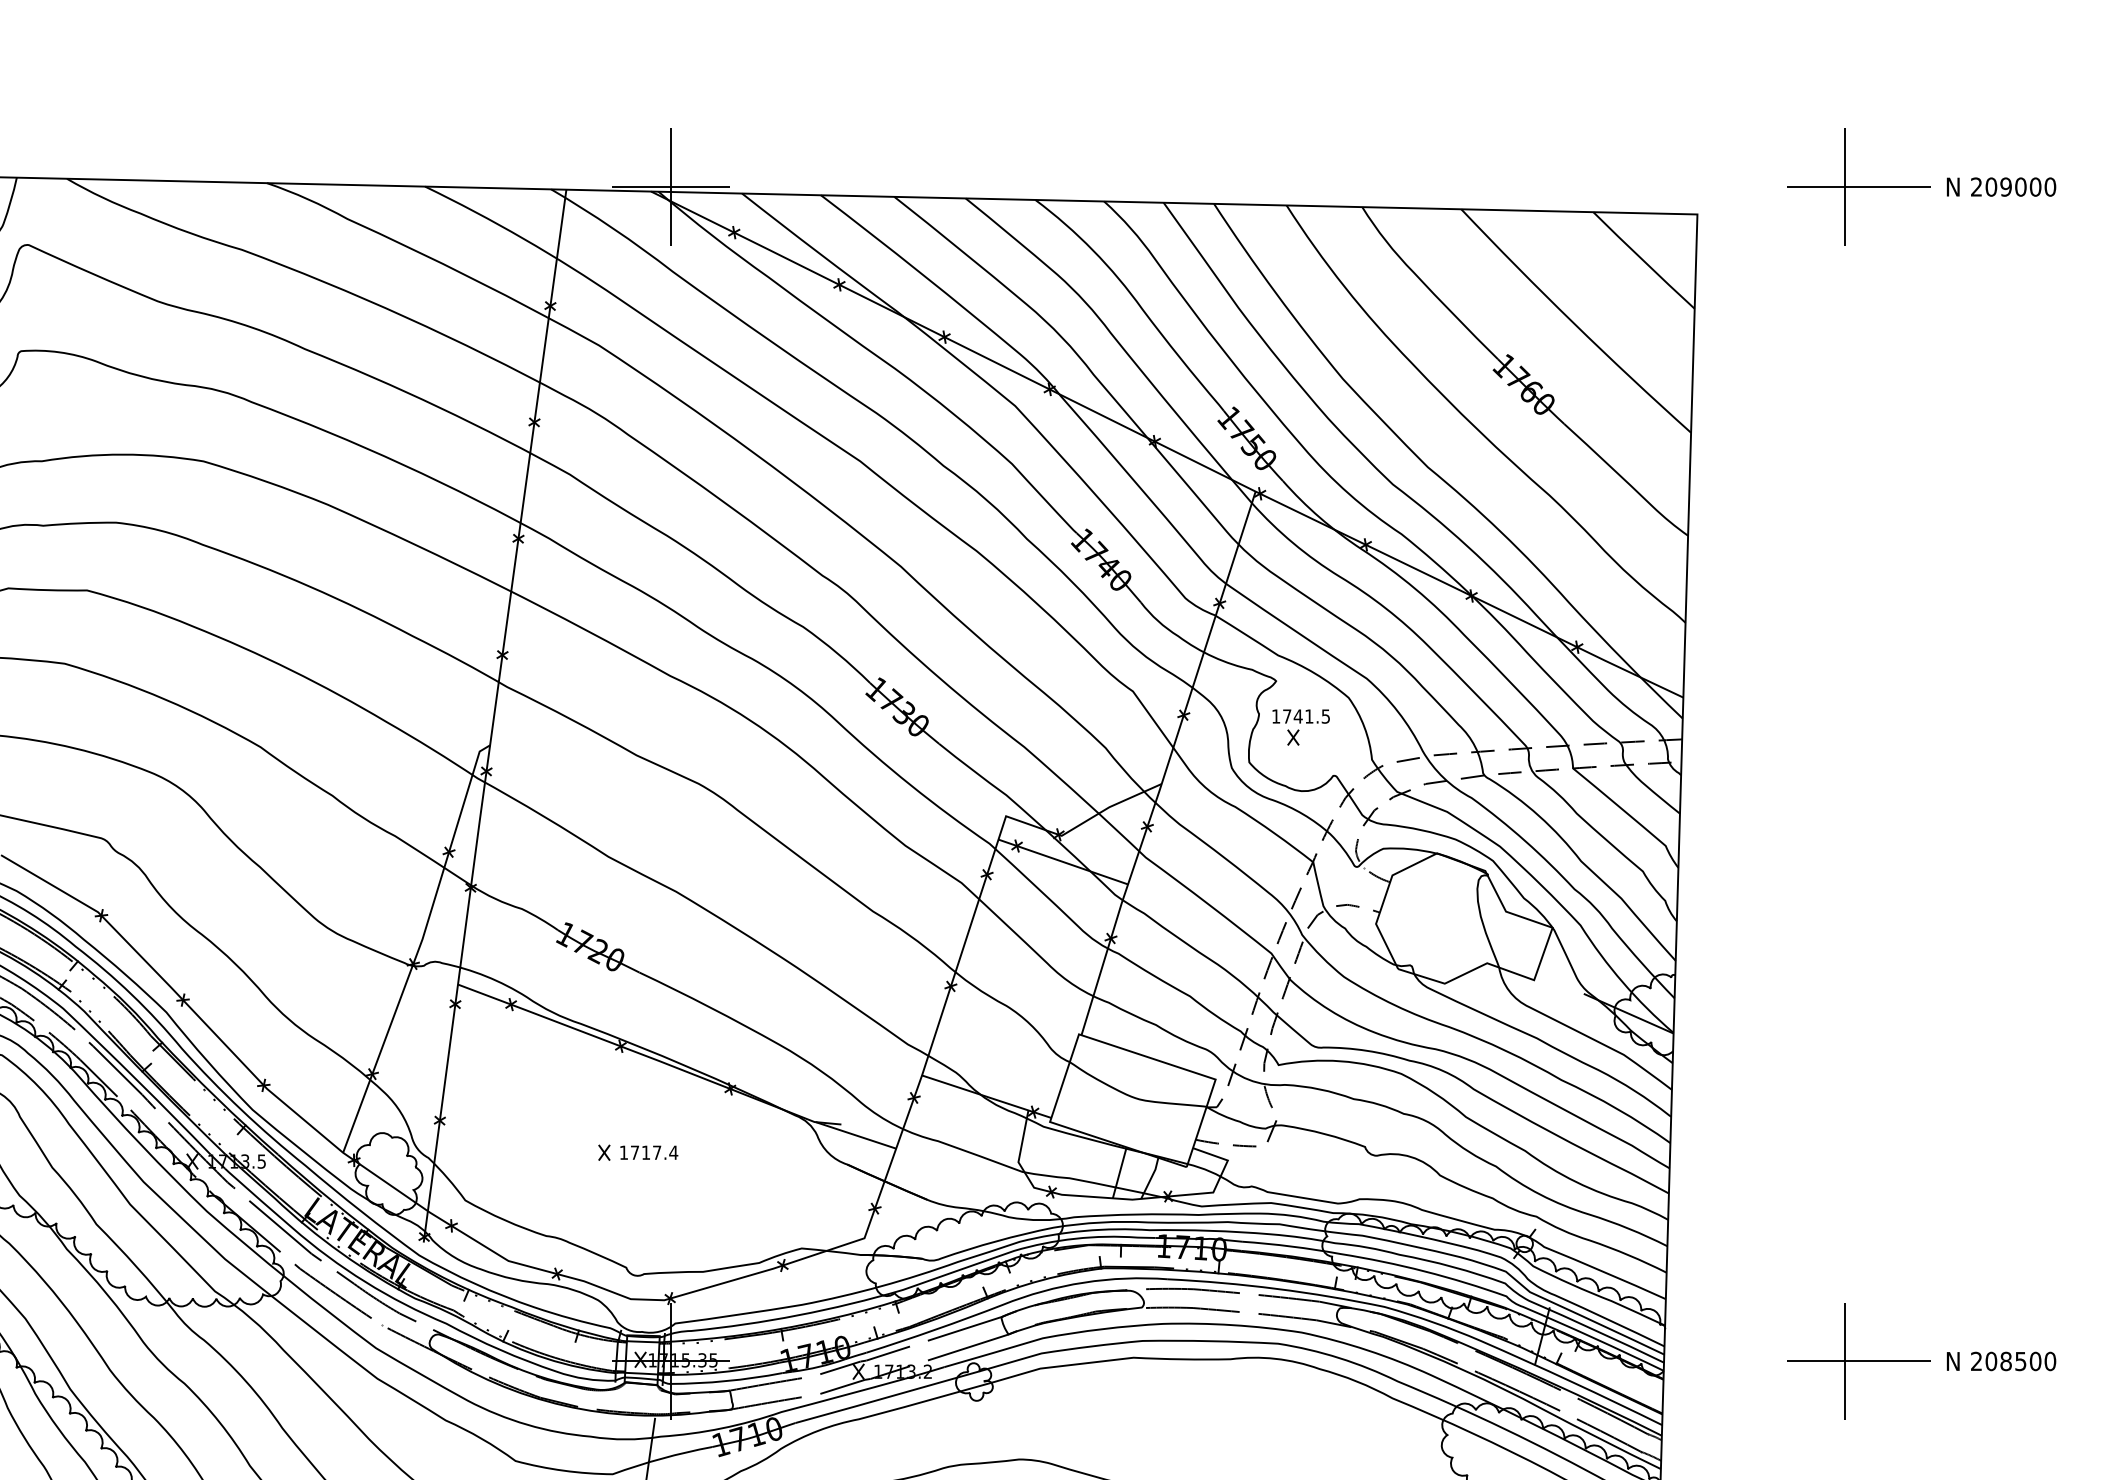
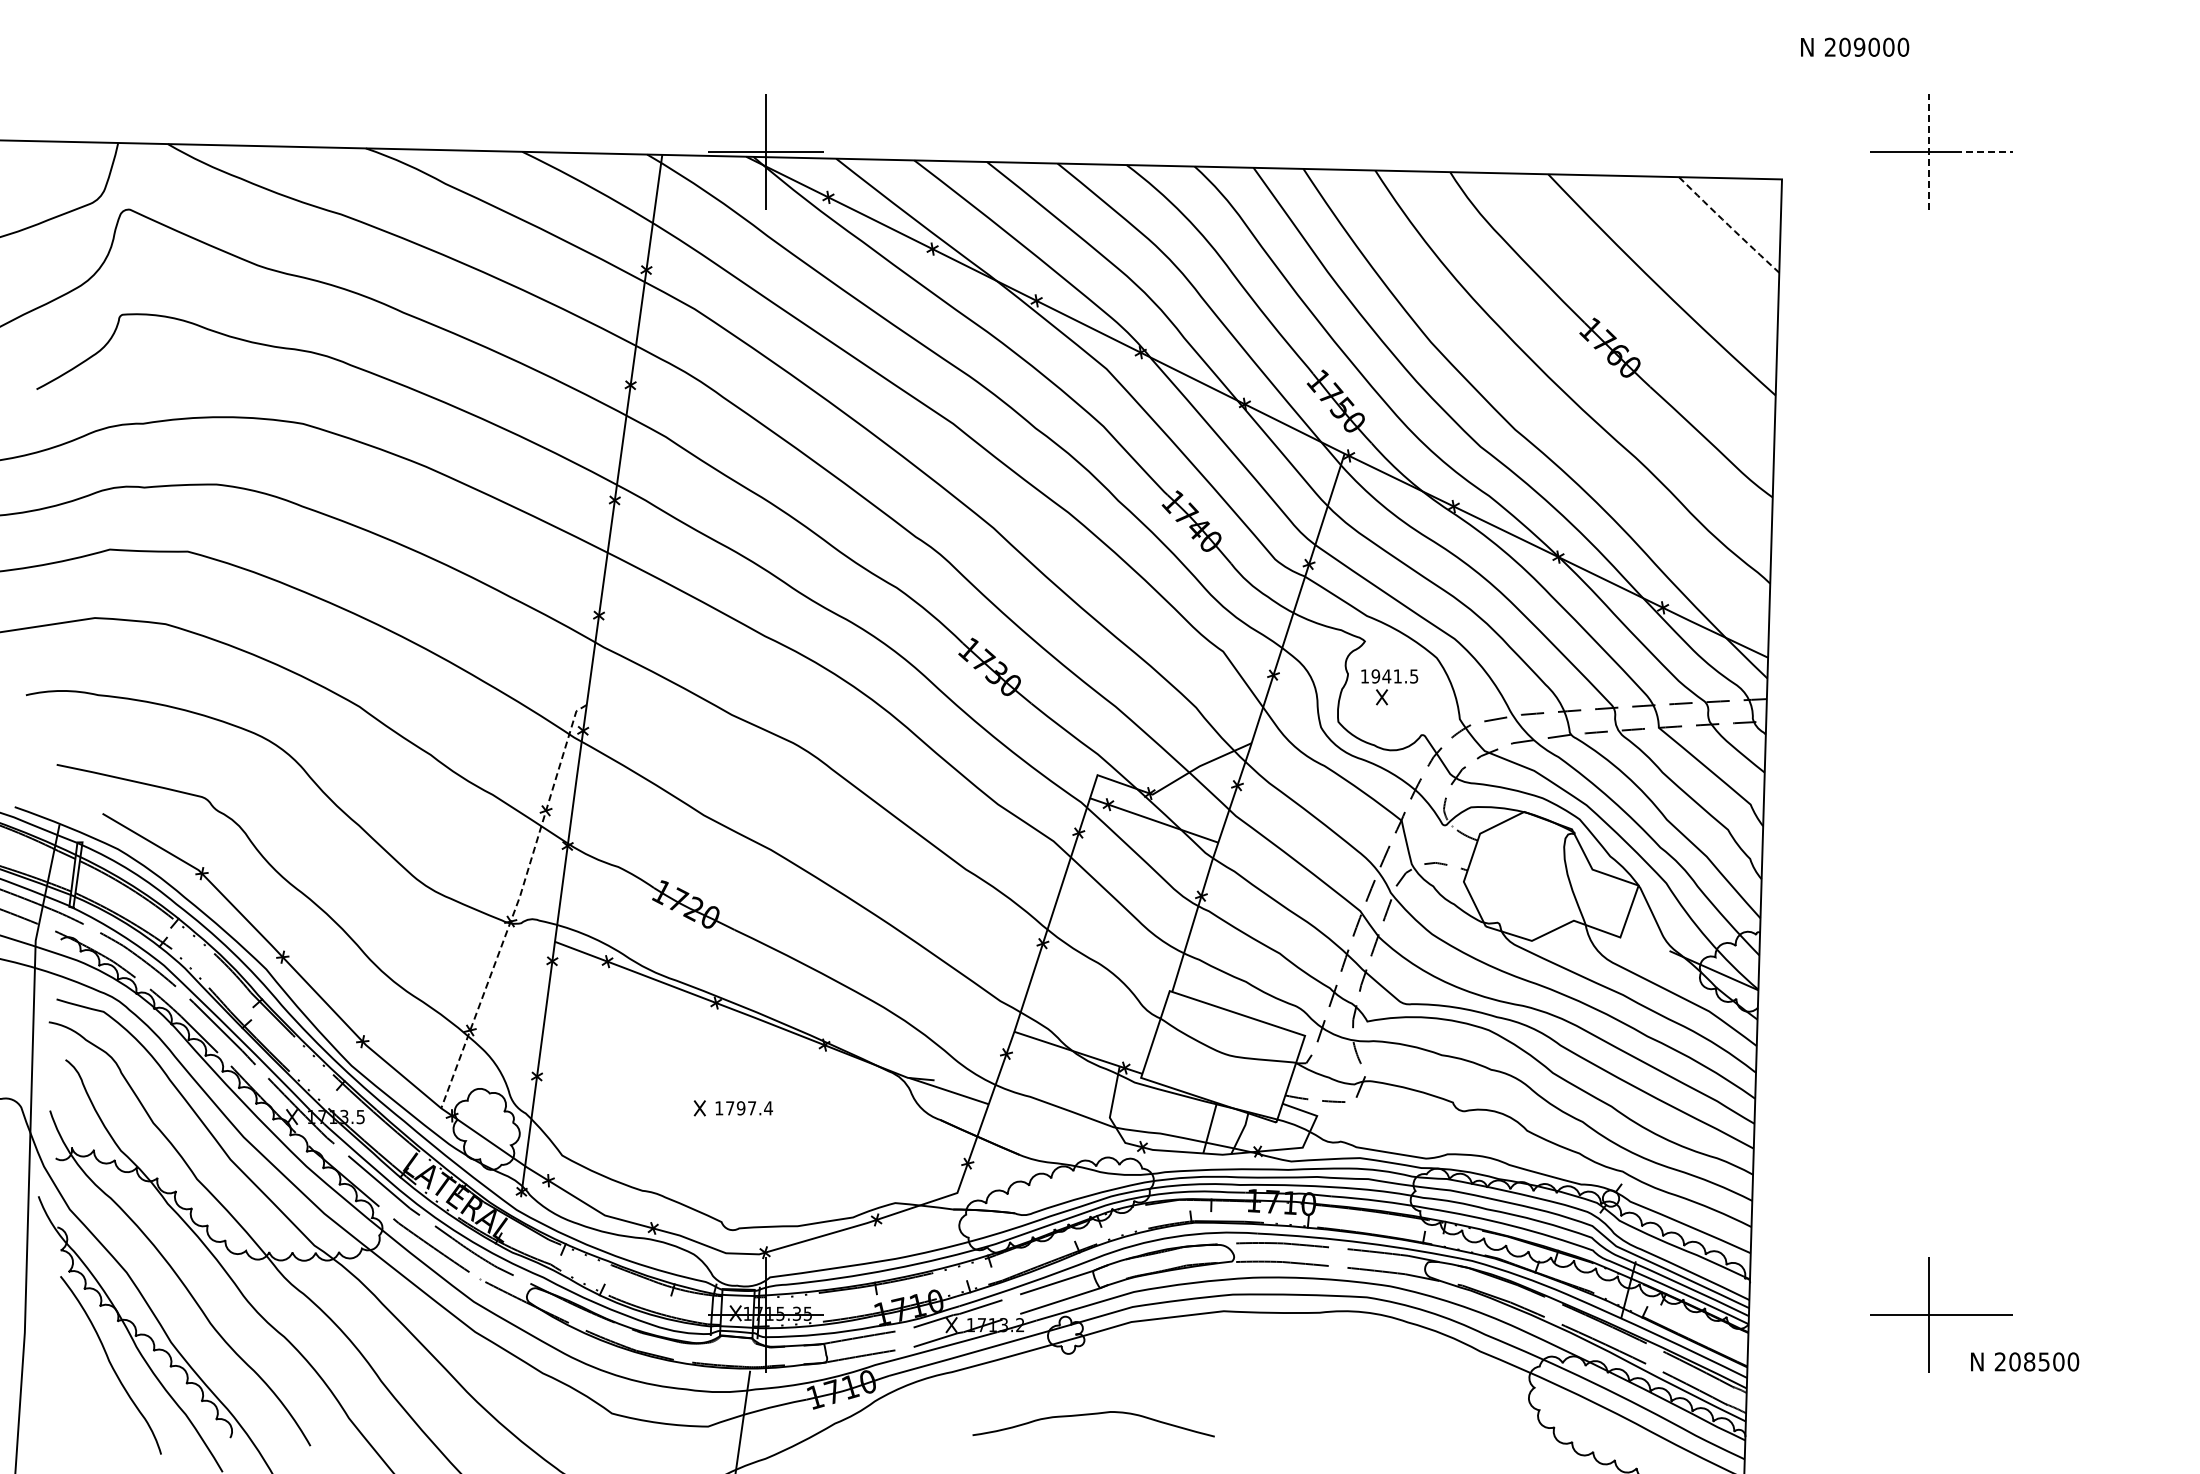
line: (1845, 186) -> (1928, 151), solid -> dashed
text: (2001, 186) -> (1855, 46), moved
line: (1901, 187) -> (1984, 152), solid -> dashed
line: (1643, 261) -> (1728, 225), solid -> dashed
text: (1286, 716) -> (1375, 676), 1741.5 -> 1941.5
line: (420, 946) -> (517, 904), solid -> dashed
text: (645, 1152) -> (740, 1108), 1717.4 -> 1797.4
text: (2001, 1361) -> (2025, 1361), moved

